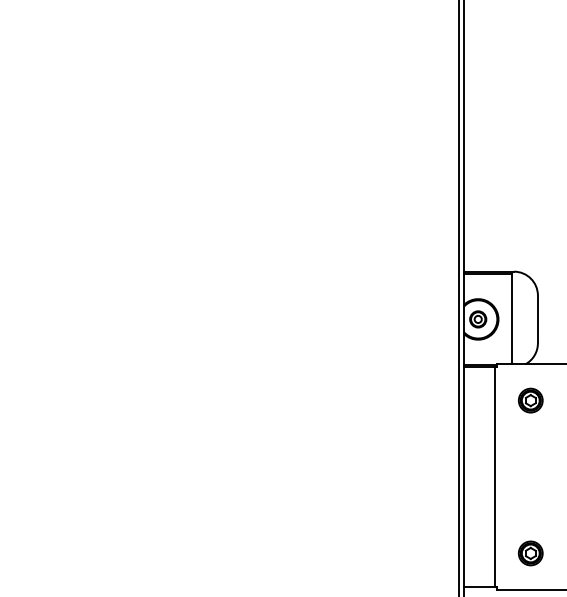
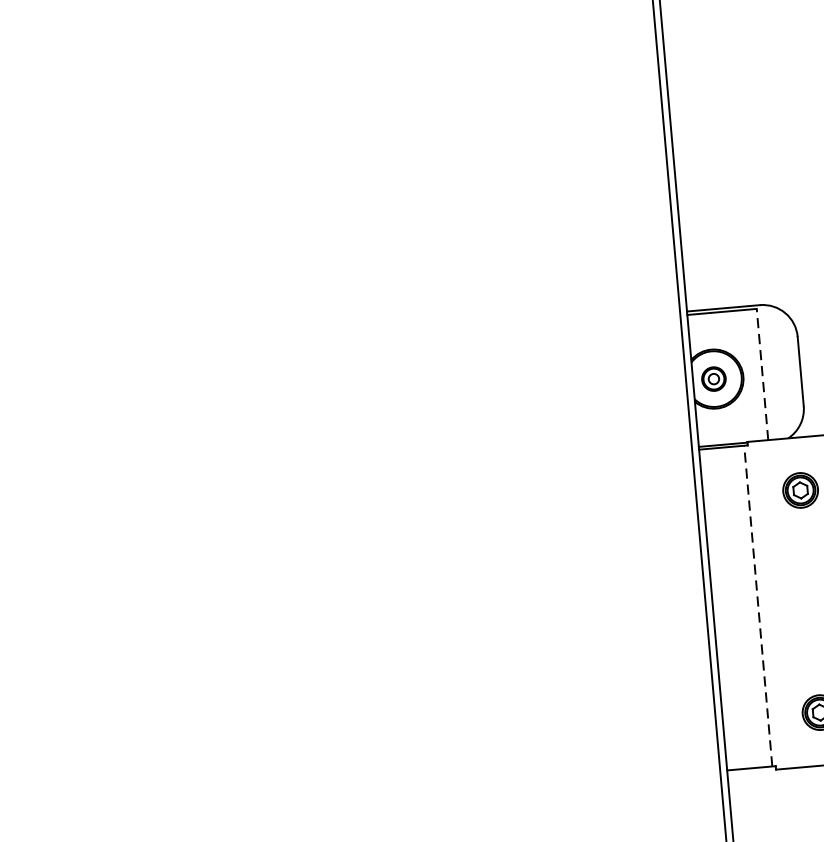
line: (511, 318) -> (762, 373), solid -> dashed
line: (494, 476) -> (757, 605), solid -> dashed

